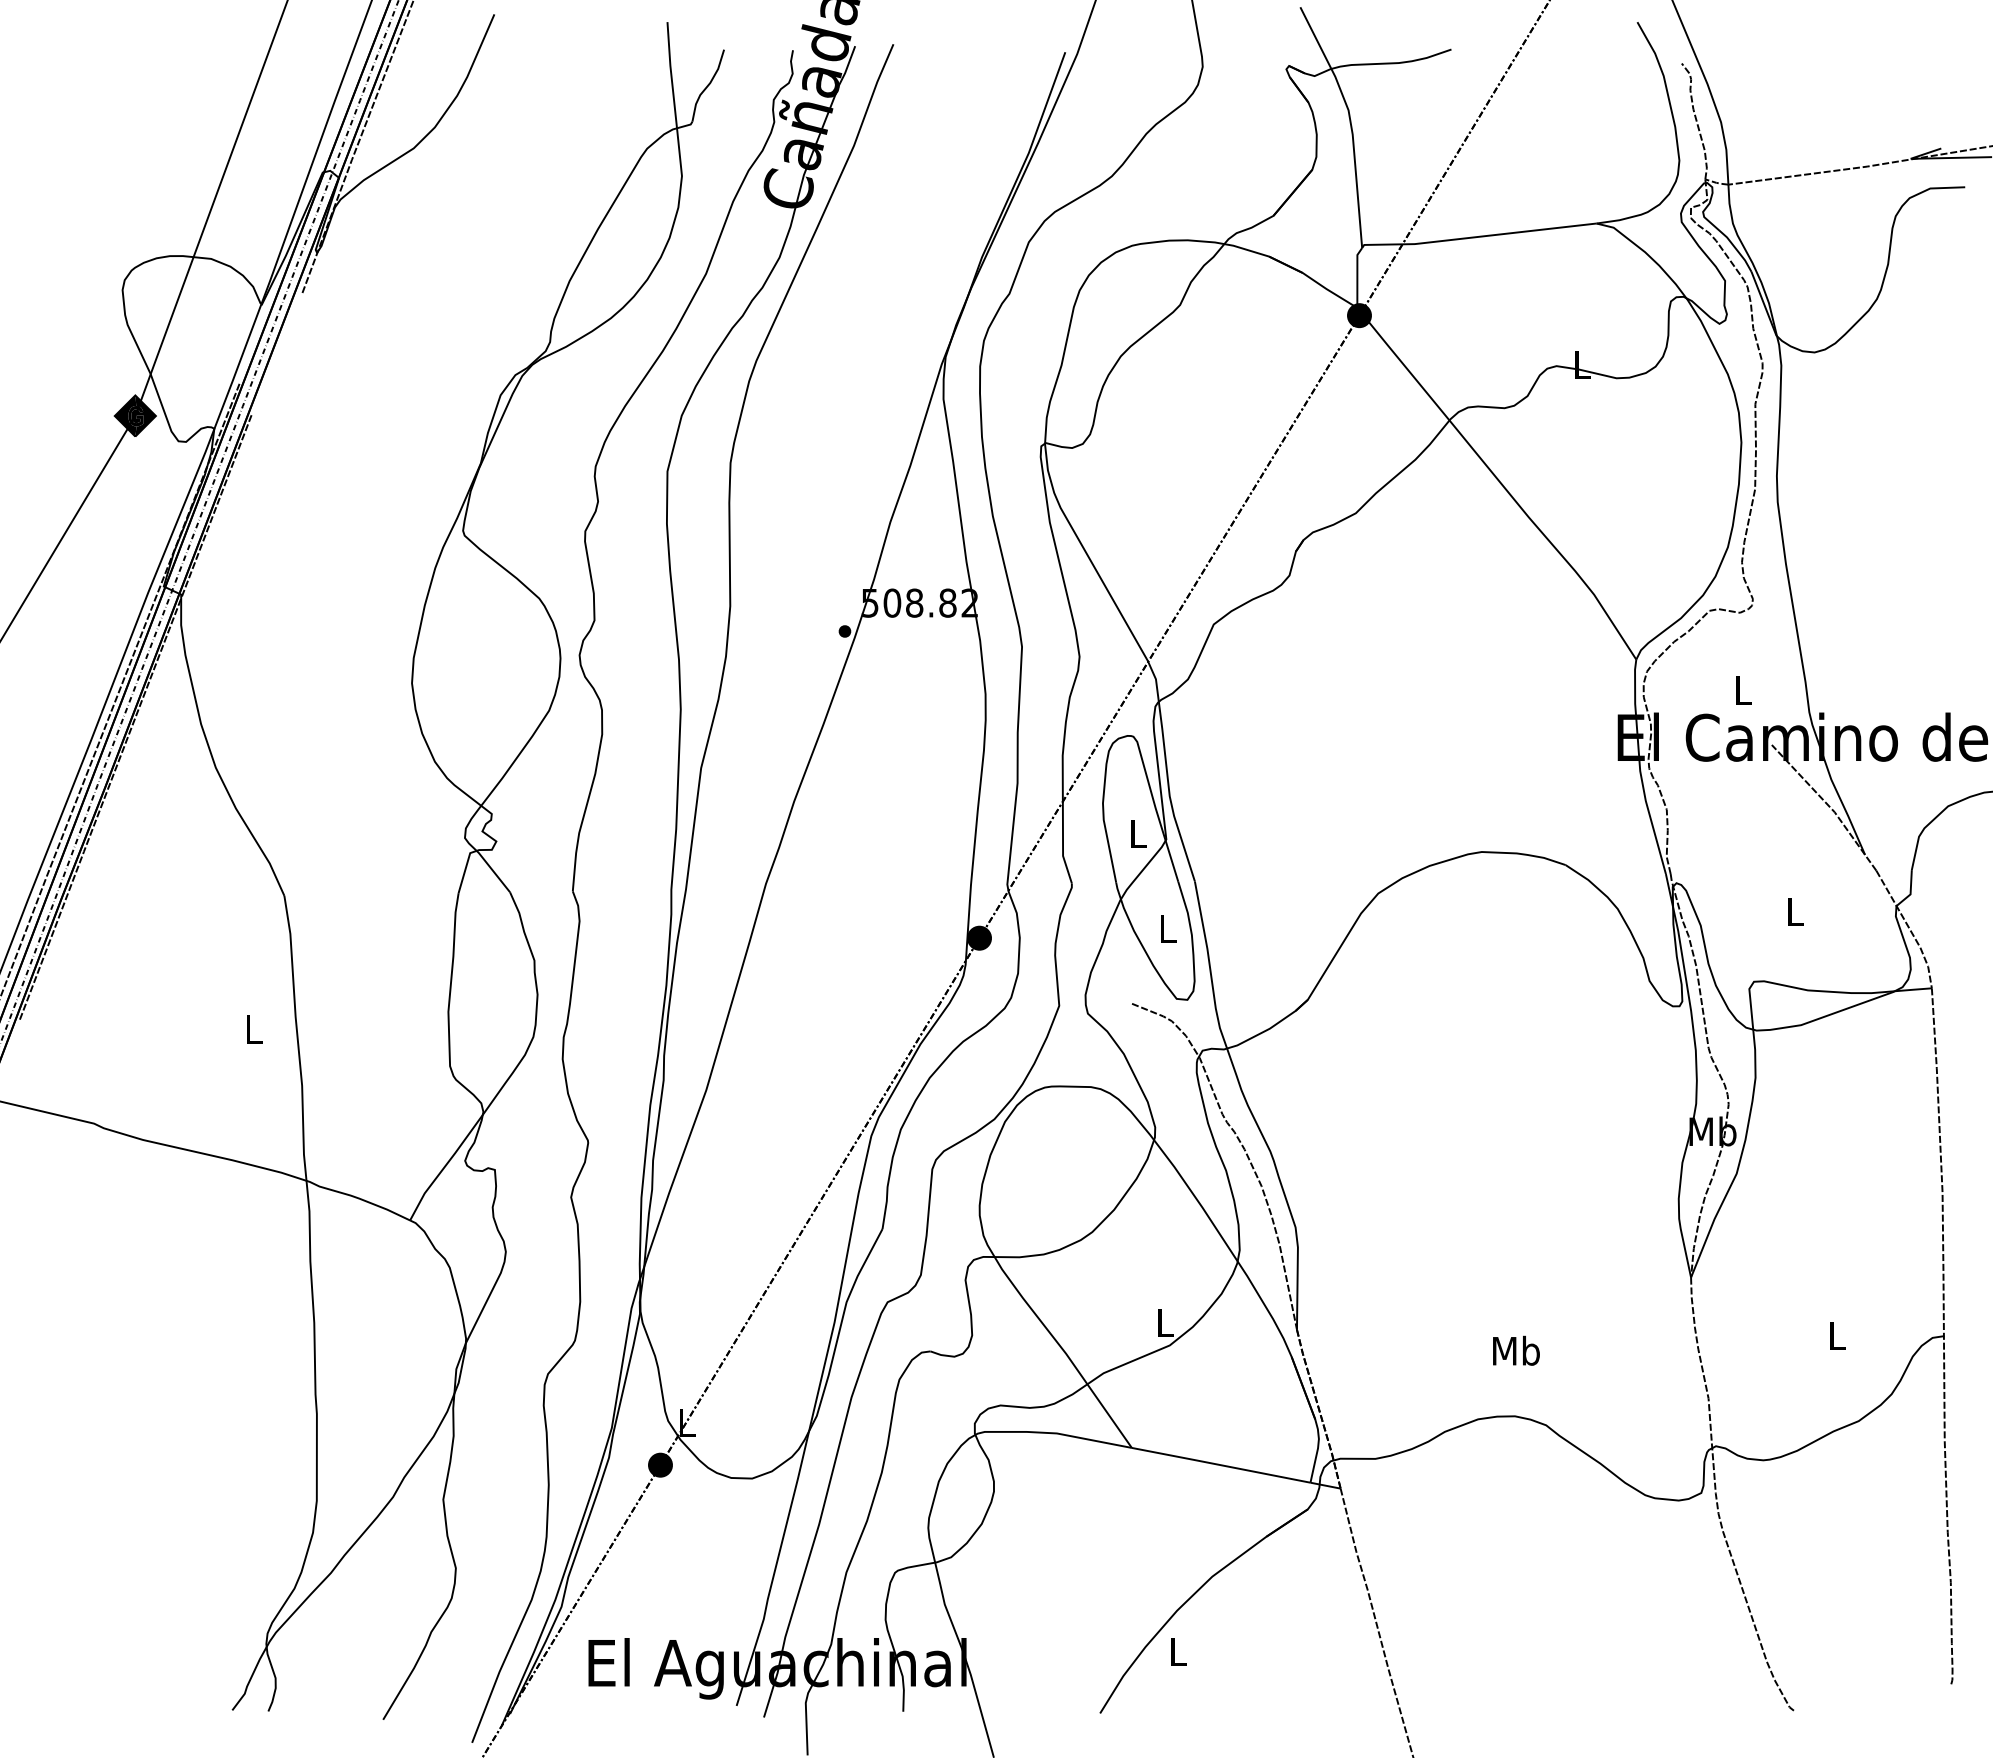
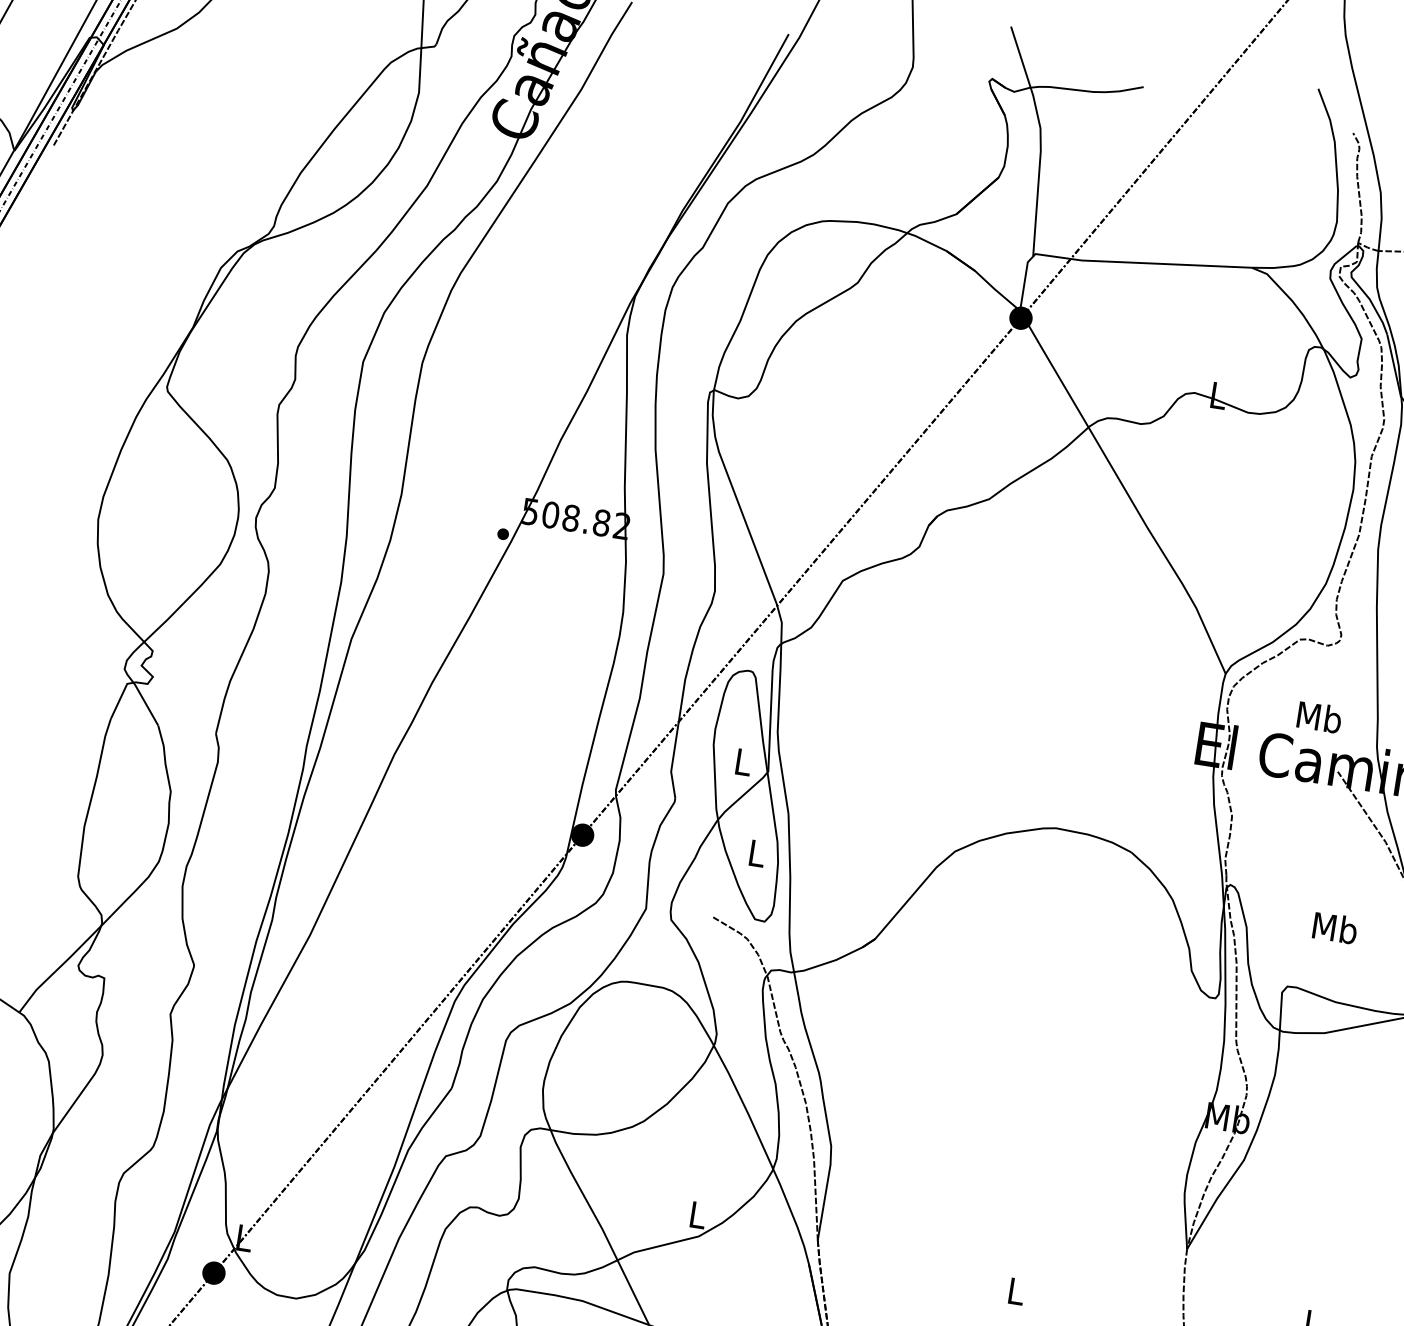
text: (1743, 690) -> (1319, 717), L -> Mb
text: (1794, 911) -> (1334, 927), L -> Mb
text: (1516, 1350) -> (1016, 1290), Mb -> L

